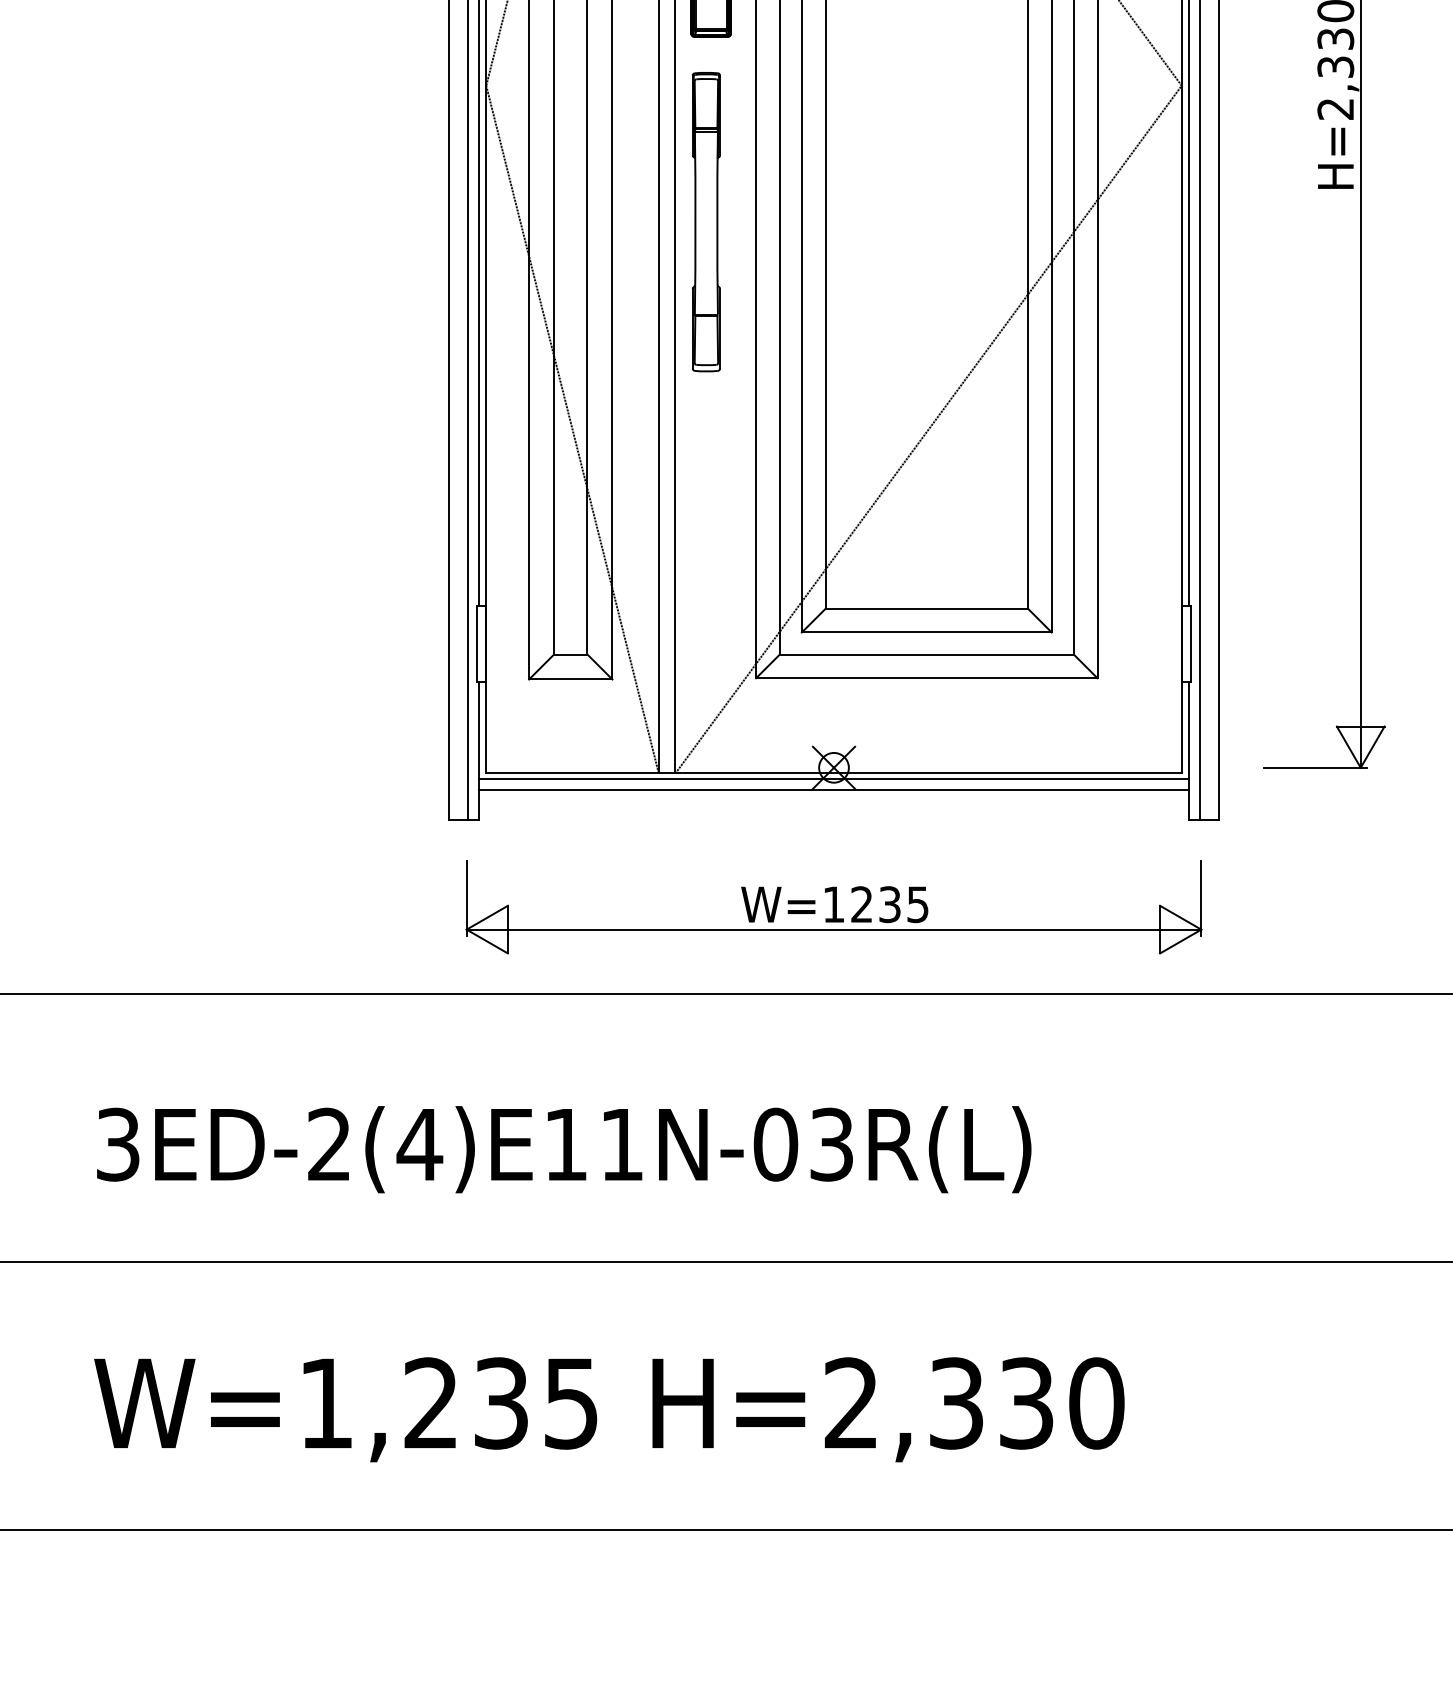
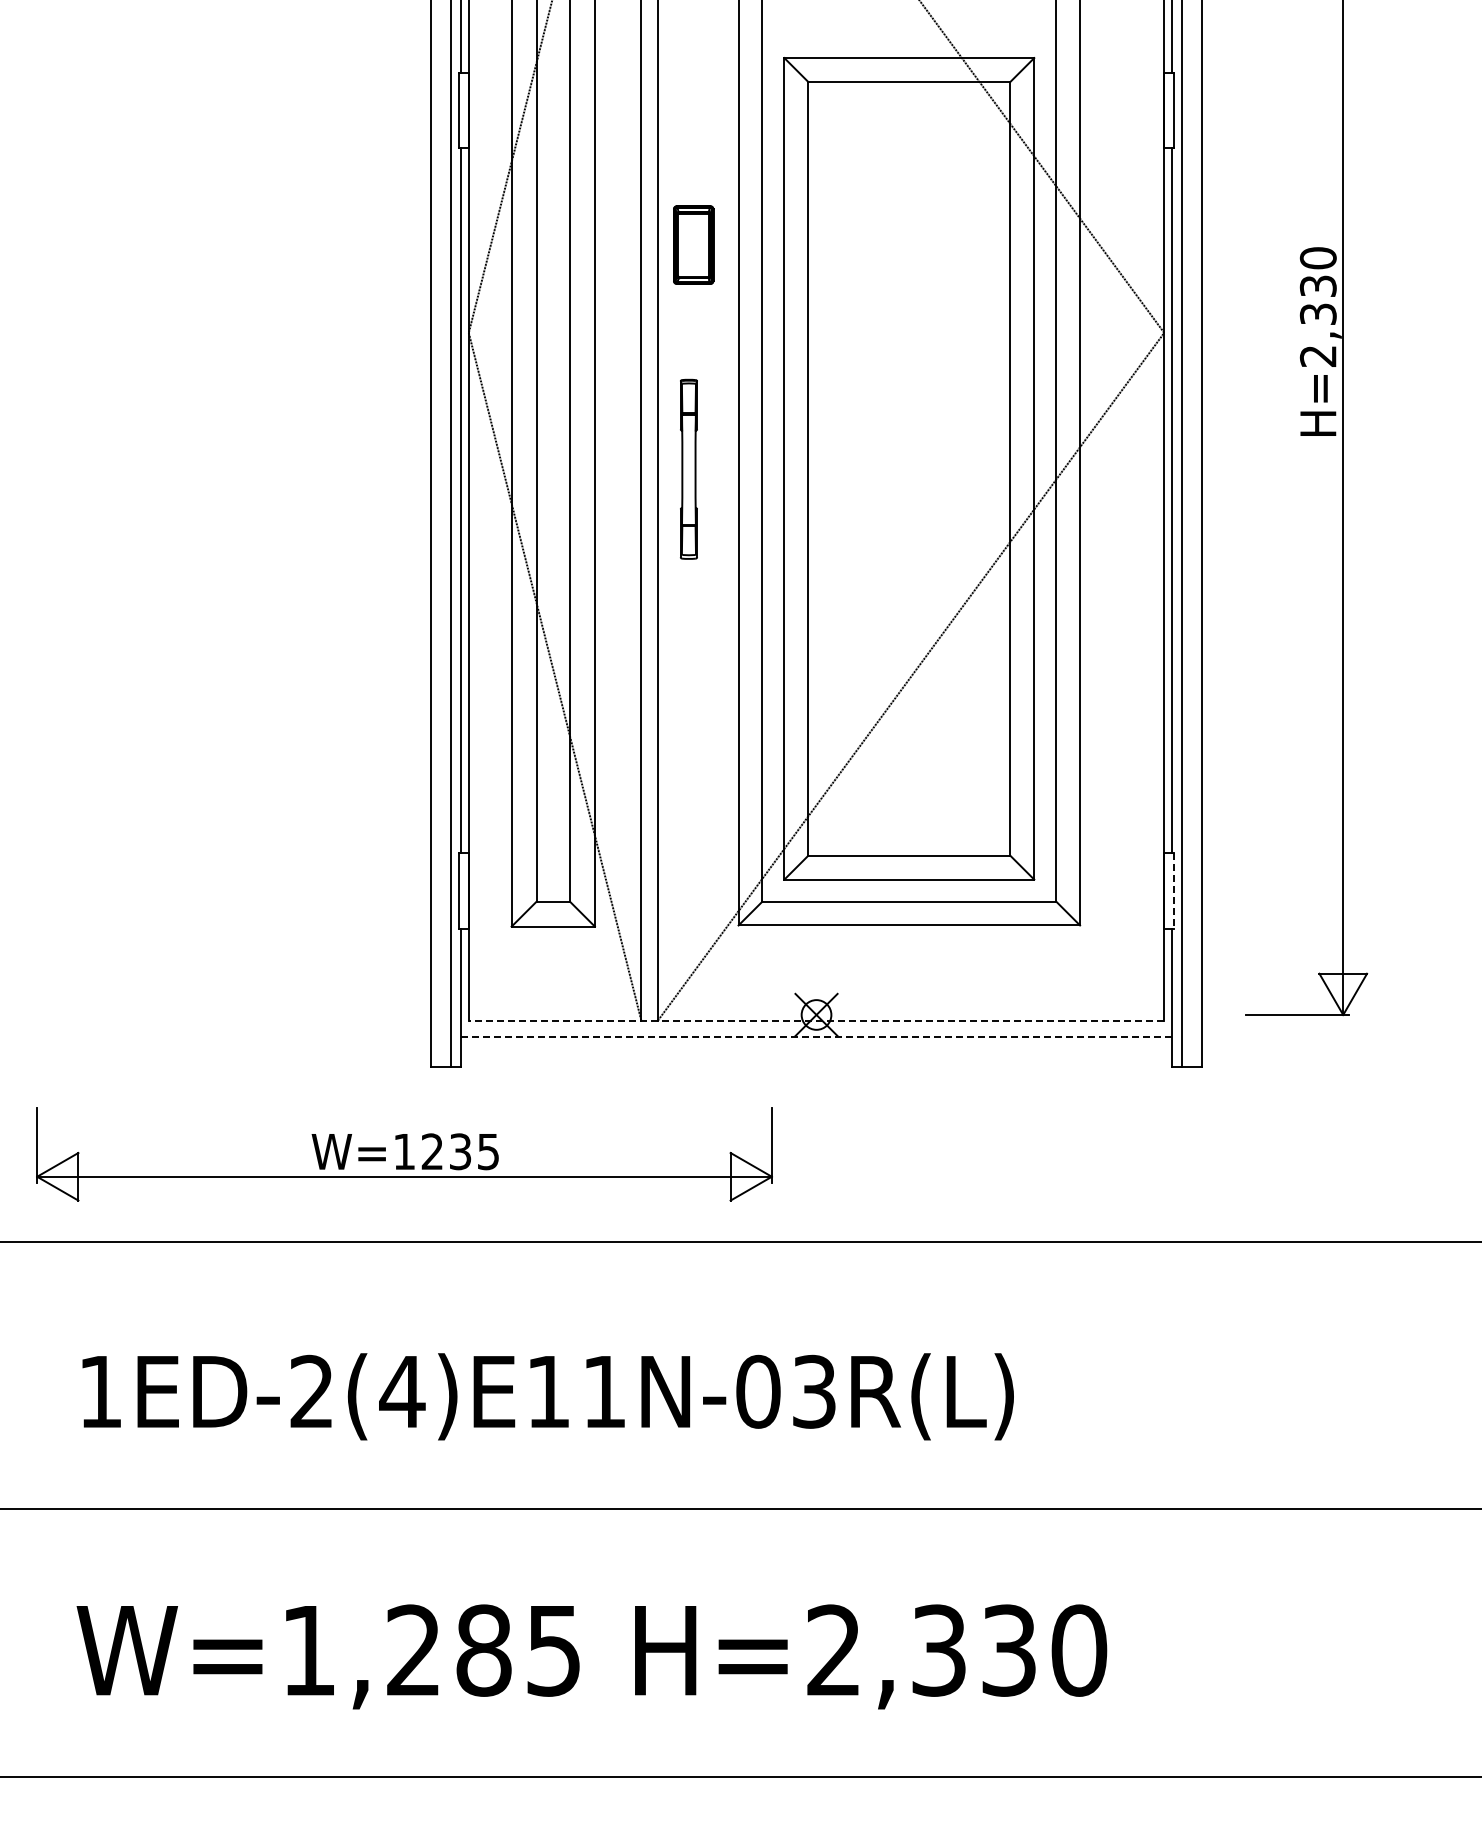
part: (705, 222) -> (688, 469), size x0.6
line: (1190, 644) -> (1173, 891), solid -> dashed
line: (833, 773) -> (816, 1020), solid -> dashed
line: (833, 778) -> (816, 1025), removed
line: (833, 789) -> (816, 1036), solid -> dashed
part: (833, 907) -> (404, 1154), moved
text: (117, 1144) -> (100, 1391), 3ED-2(4)E11N-03R(L) -> 1ED-2(4)E11N-03R(L)
text: (500, 1403) -> (483, 1650), W=1,235 -> W=1,285

